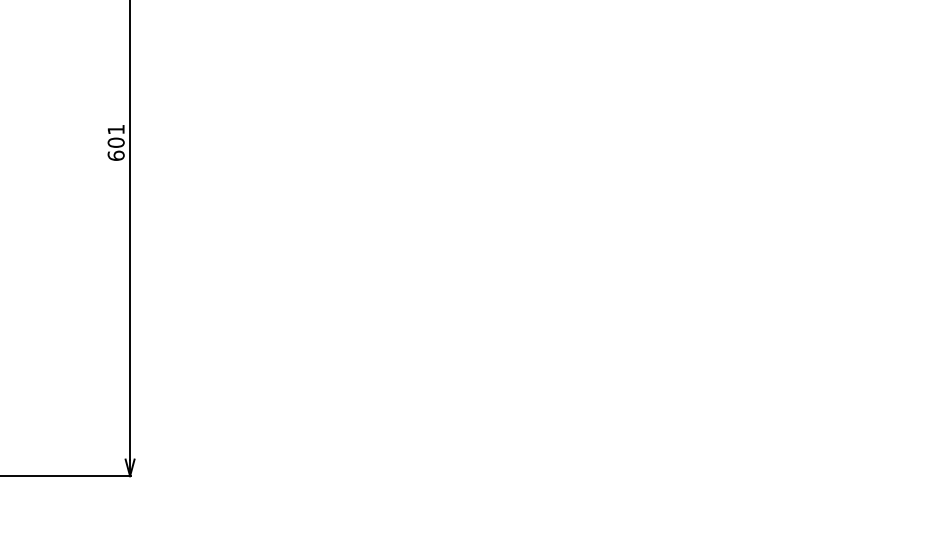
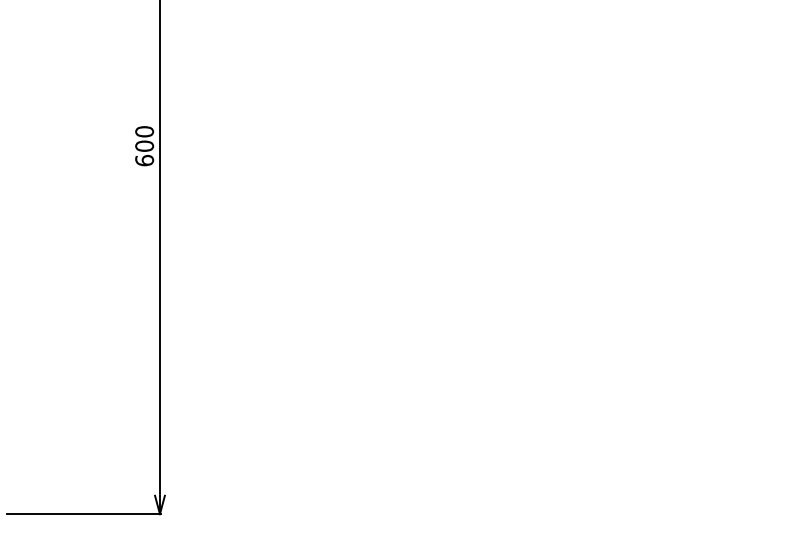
text: (115, 129) -> (143, 131), 601 -> 600

